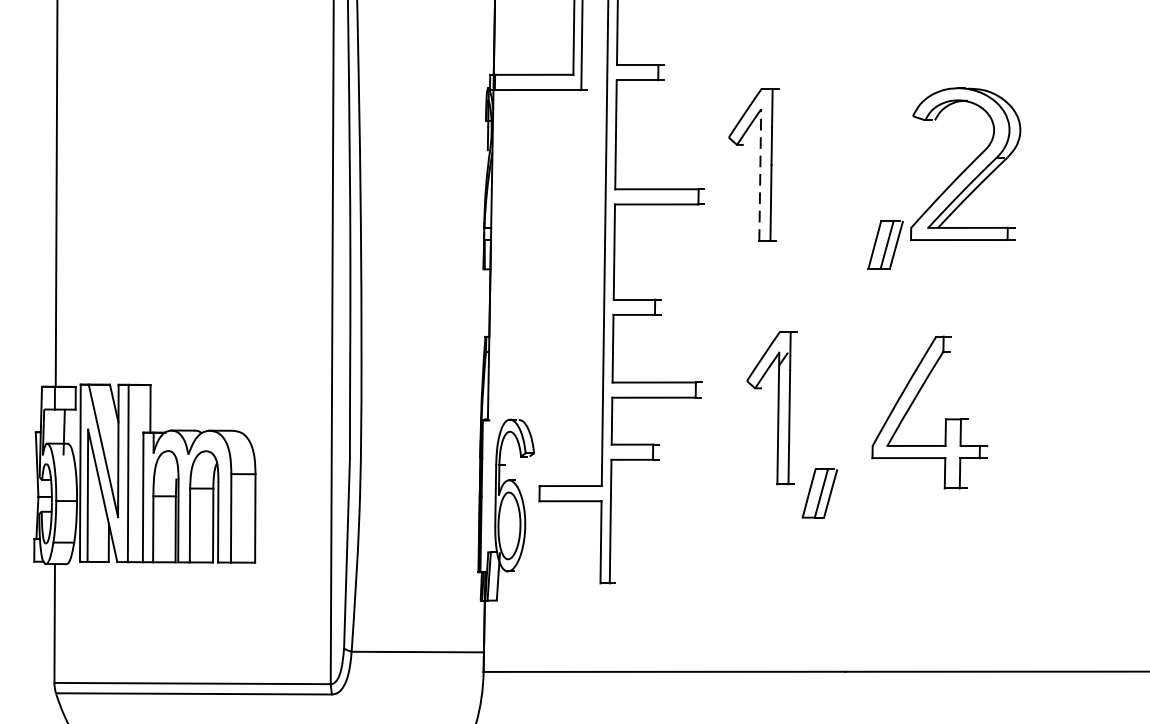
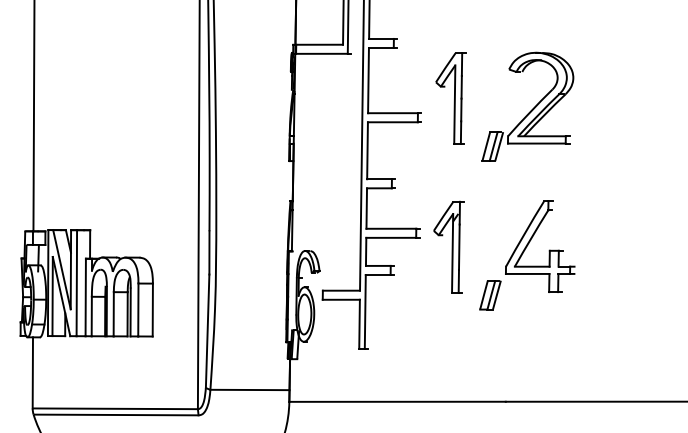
line: (759, 174) -> (454, 104), dashed -> solid
part: (943, 178) -> (527, 106), moved
part: (771, 407) -> (448, 246), moved
part: (943, 418) -> (548, 250), moved

